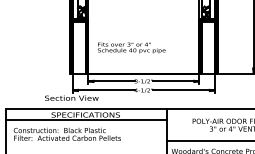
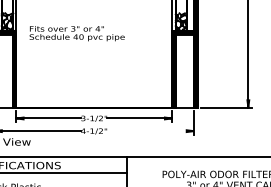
text: (131, 47) -> (76, 32), moved
line: (183, 90) -> (149, 131), removed

